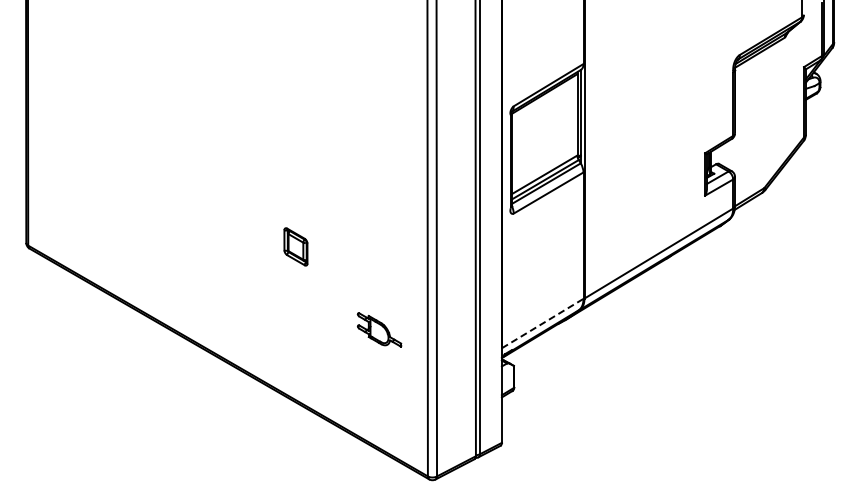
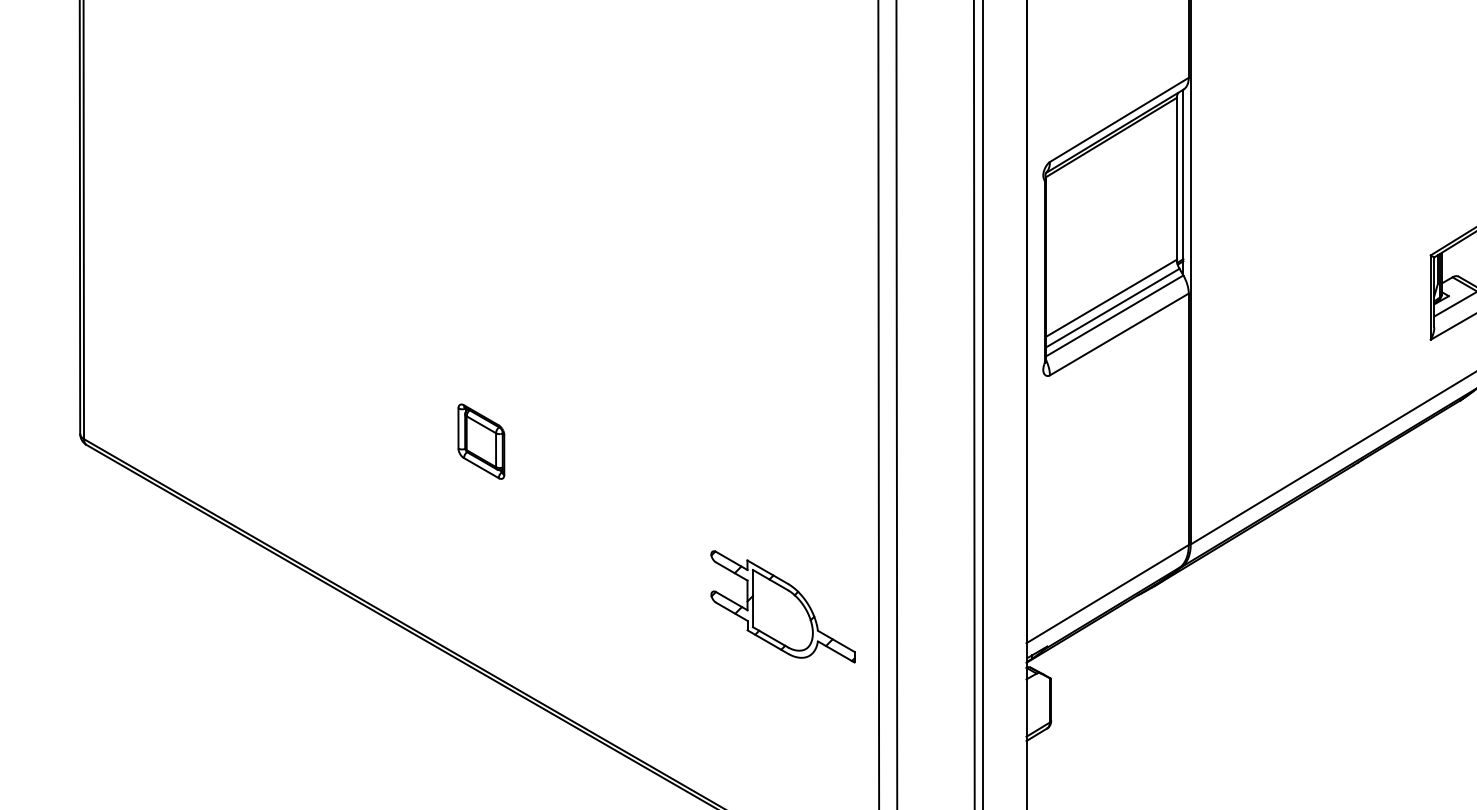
part: (295, 246) -> (480, 440), moved
line: (542, 323) -> (1107, 594), dashed -> solid
part: (379, 329) -> (782, 605), size x1.67

